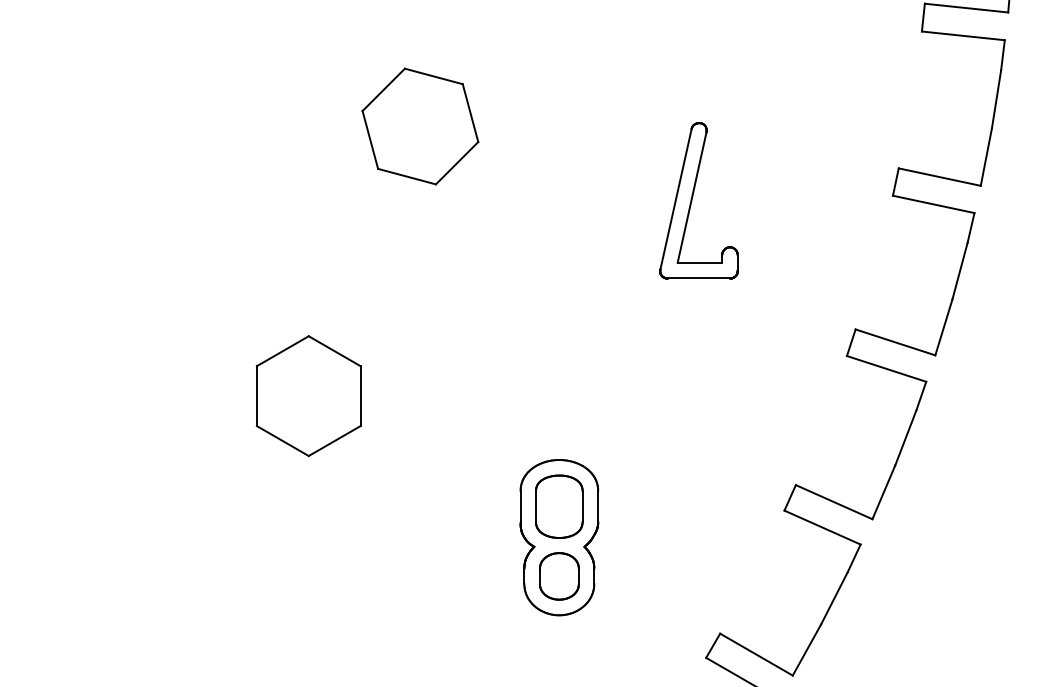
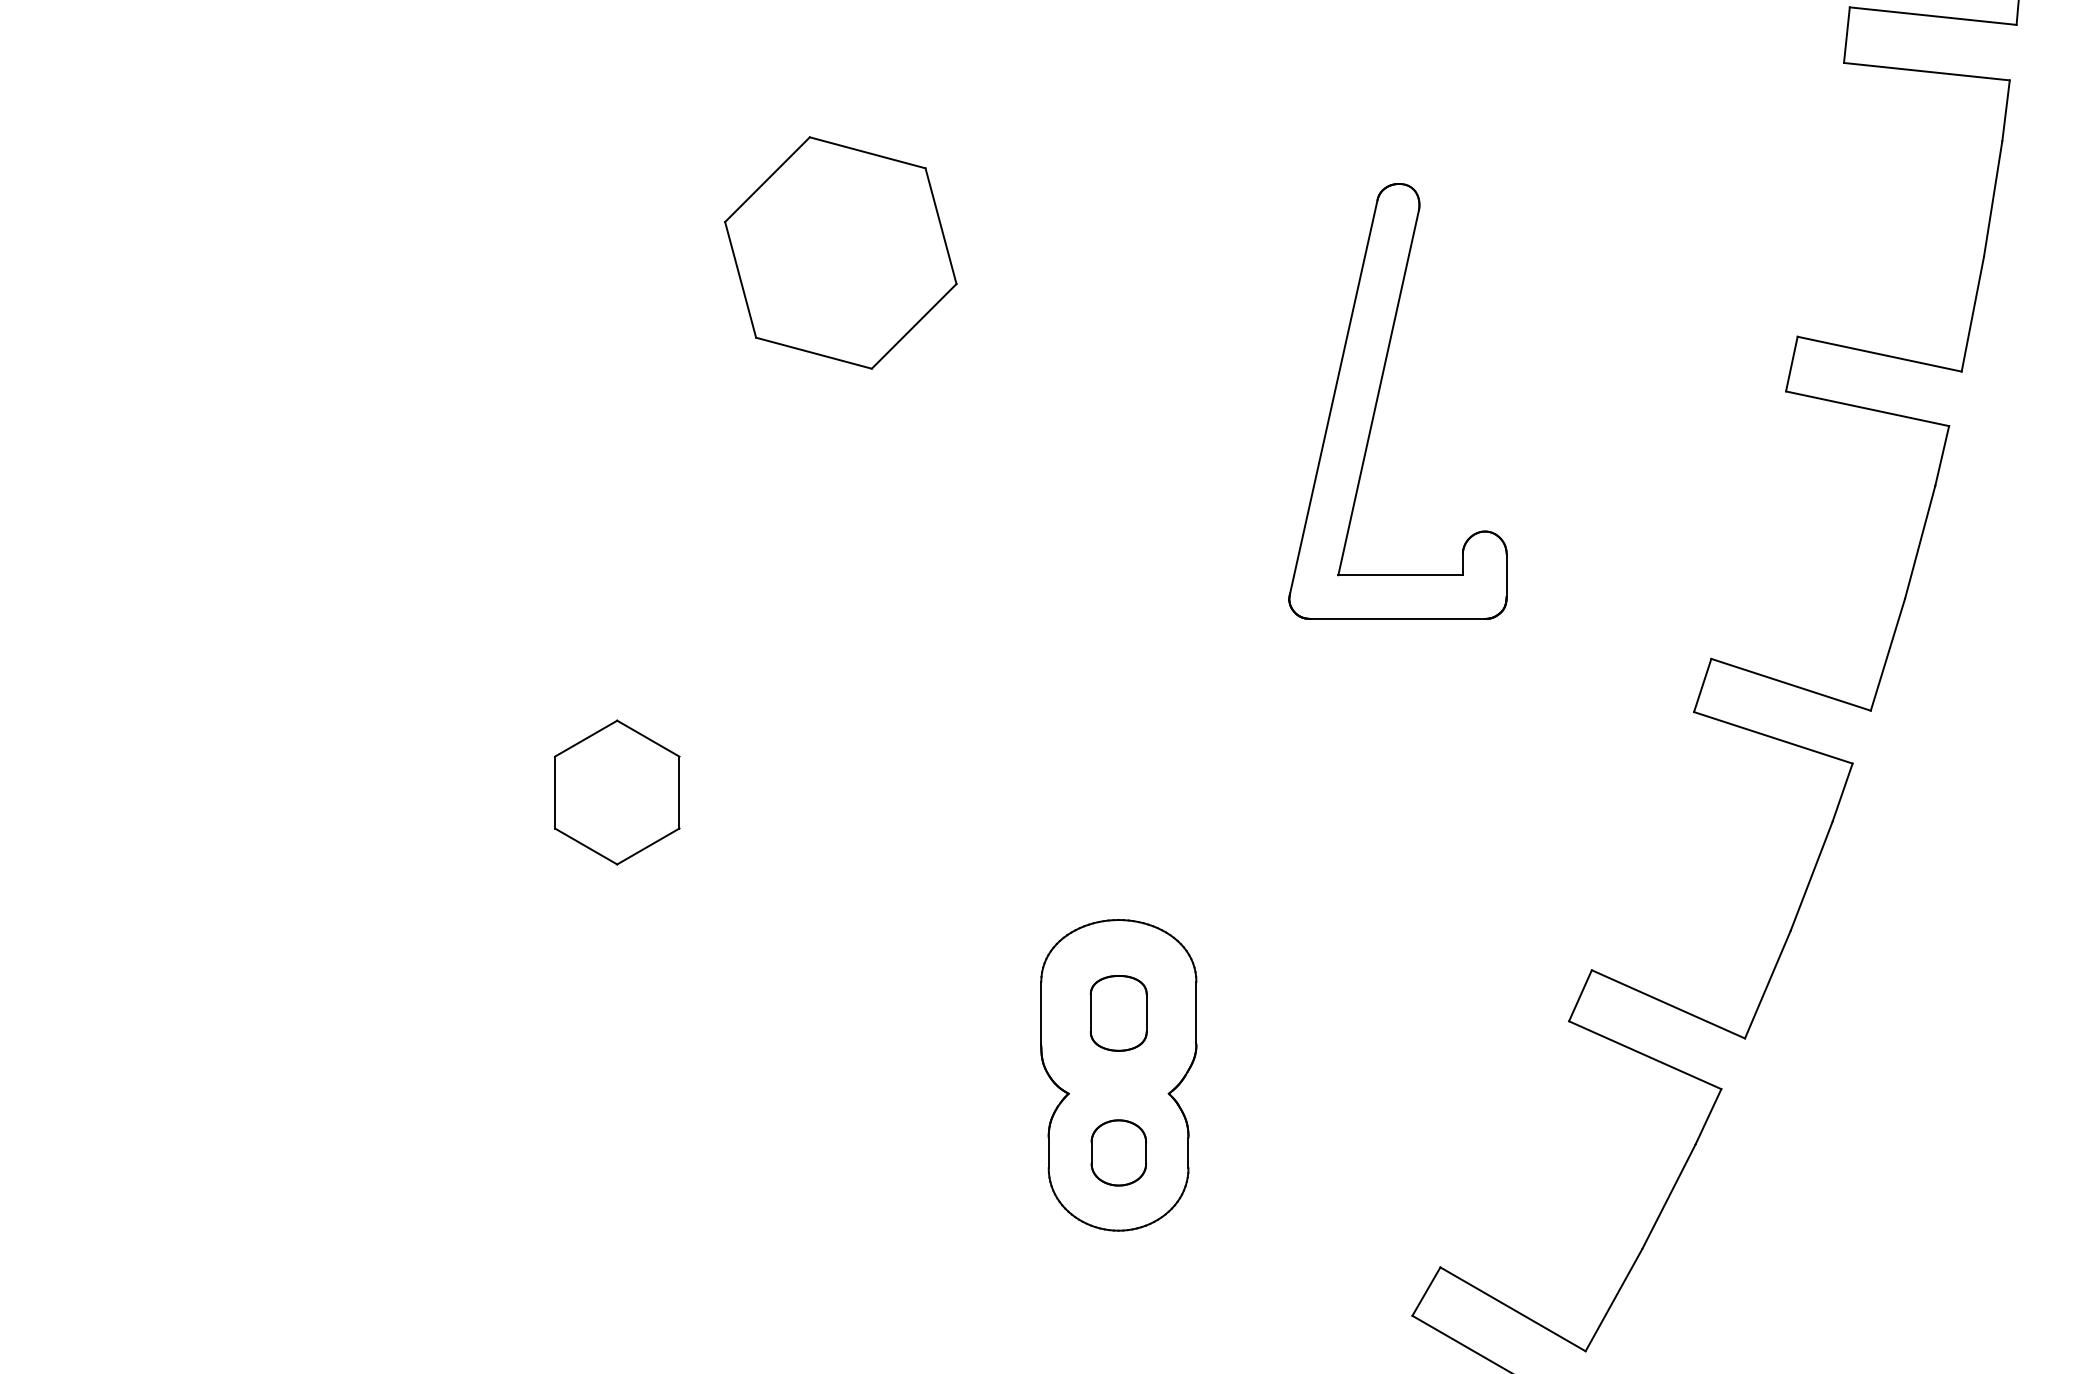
part: (698, 200) -> (1397, 400), size x1.4
part: (308, 396) -> (616, 793), size x0.6
part: (559, 506) -> (1119, 1013), size x0.6
part: (559, 576) -> (1119, 1153), size x0.7

